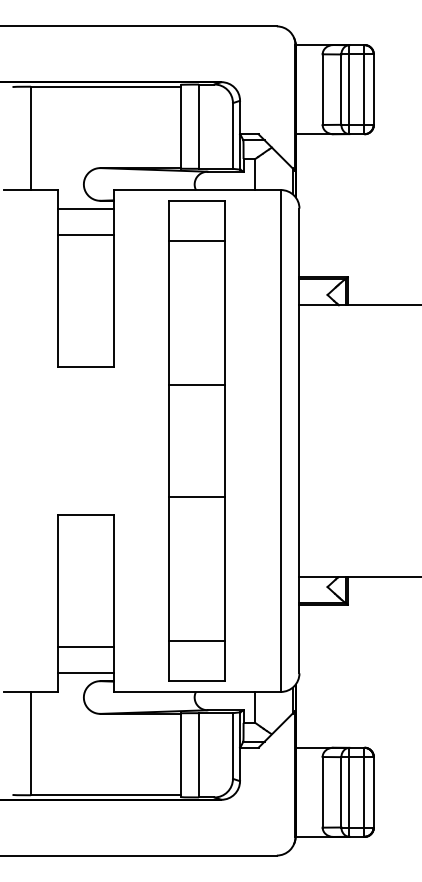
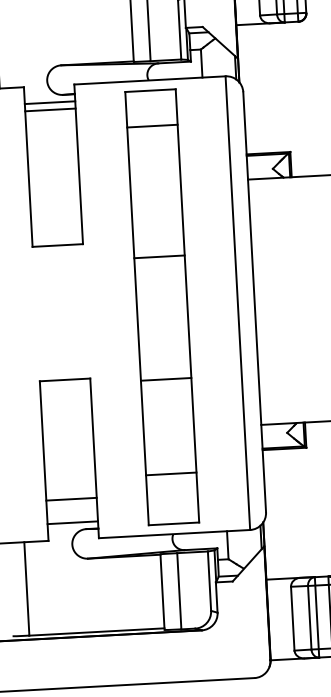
line: (85, 234) -> (50, 109), moved
line: (197, 496) -> (166, 379), moved
line: (197, 641) -> (171, 474), moved

